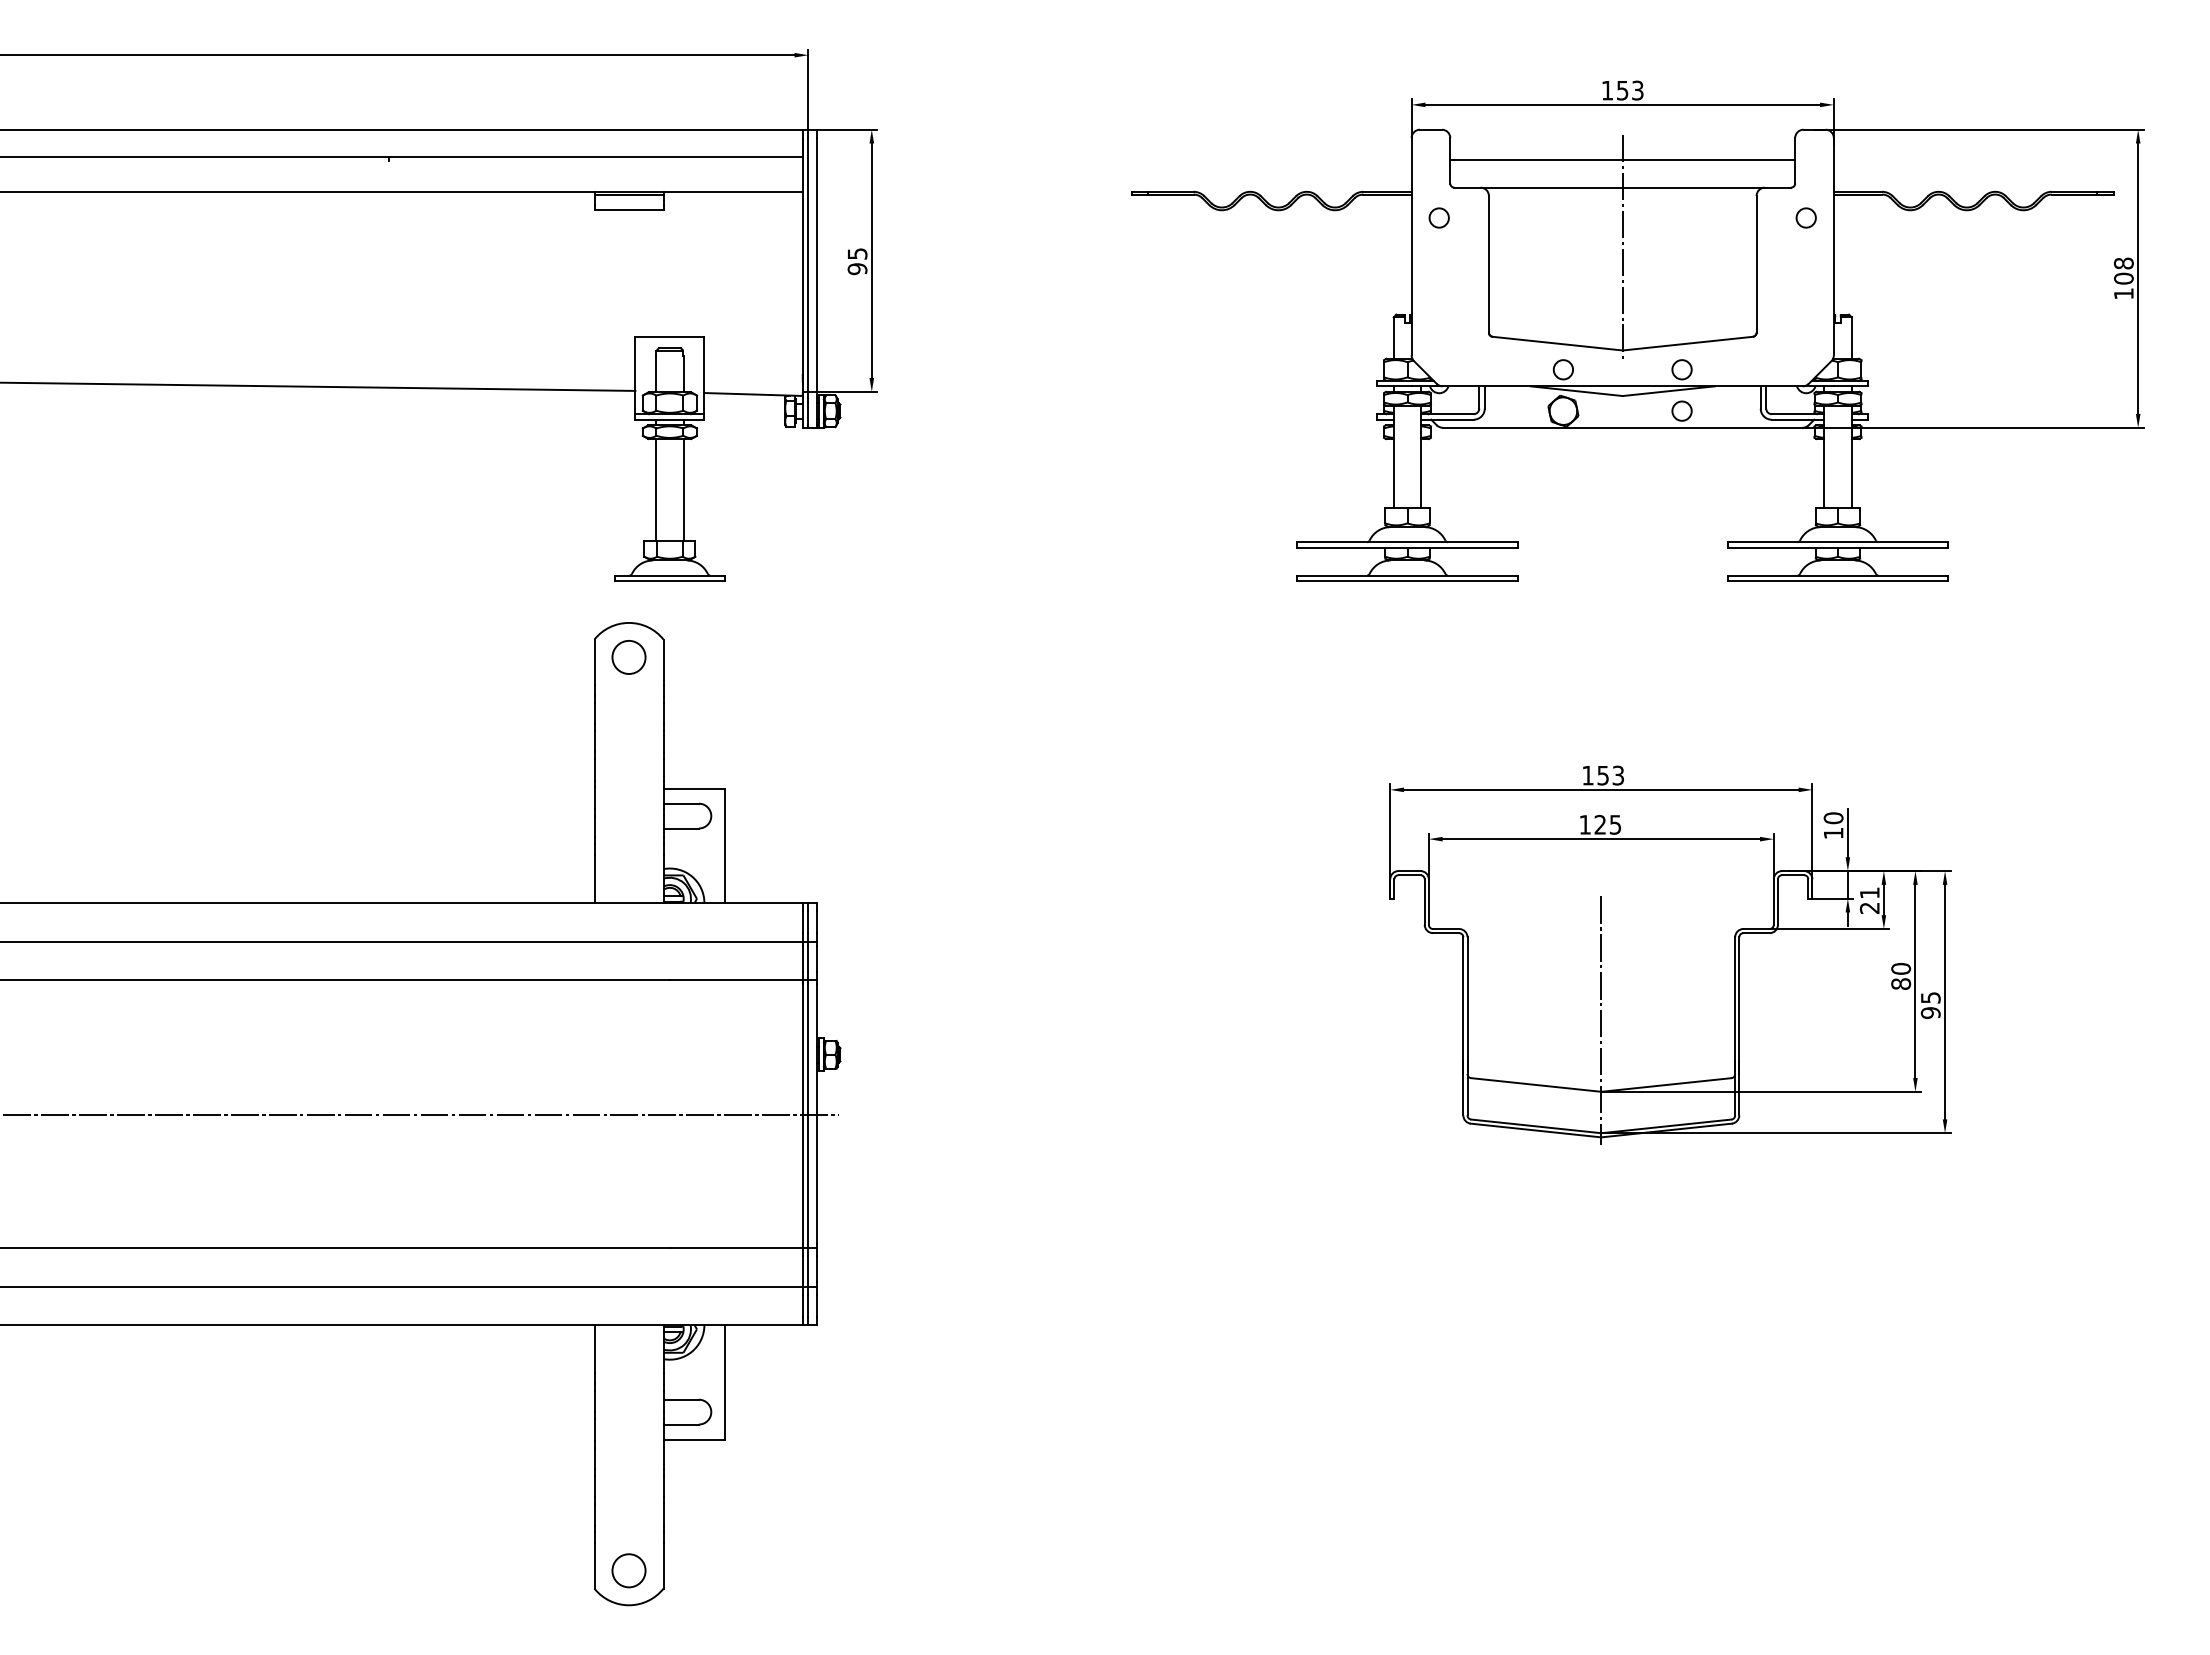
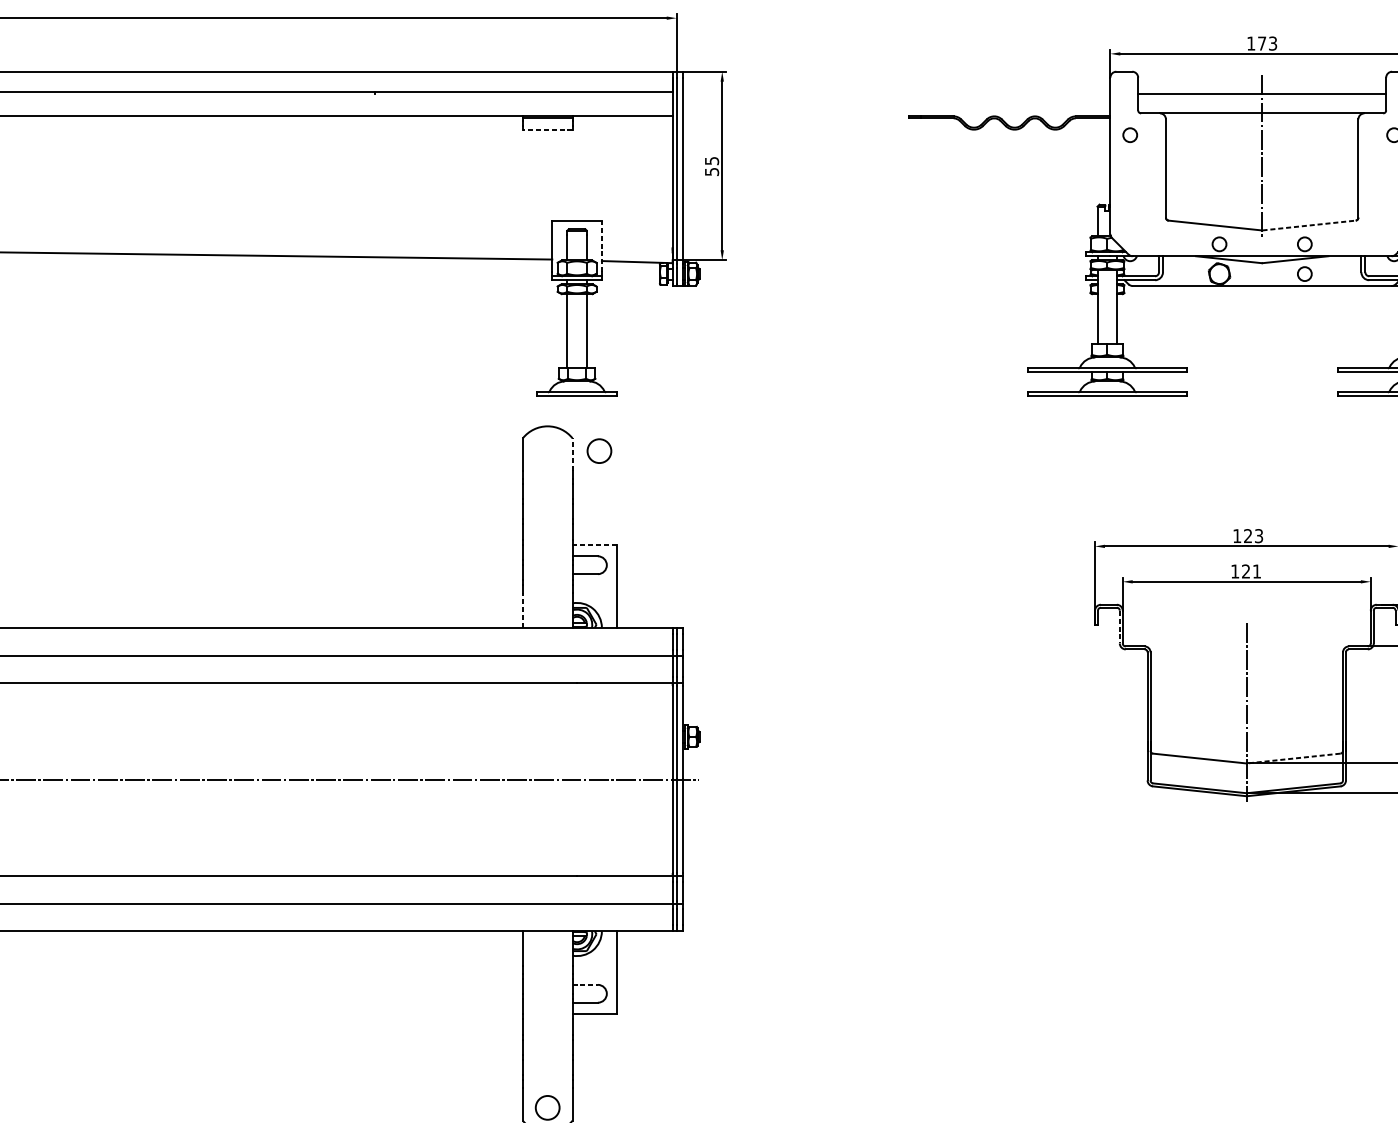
text: (1622, 90) -> (1262, 43), 153 -> 173
line: (628, 210) -> (547, 129), solid -> dashed
text: (857, 269) -> (711, 172), 95 -> 55
line: (1688, 343) -> (1309, 225), solid -> dashed
line: (704, 372) -> (601, 246), solid -> dashed
circle: (628, 657) -> (599, 451), moved
line: (663, 662) -> (572, 454), solid -> dashed
text: (1602, 775) -> (1247, 536), 153 -> 123
line: (694, 788) -> (594, 545), solid -> dashed
text: (1615, 824) -> (1256, 571), 125 -> 121
line: (594, 878) -> (522, 610), solid -> dashed
line: (1424, 902) -> (1119, 627), solid -> dashed
line: (1665, 1085) -> (1292, 758), solid -> dashed
line: (681, 1399) -> (585, 984), solid -> dashed

